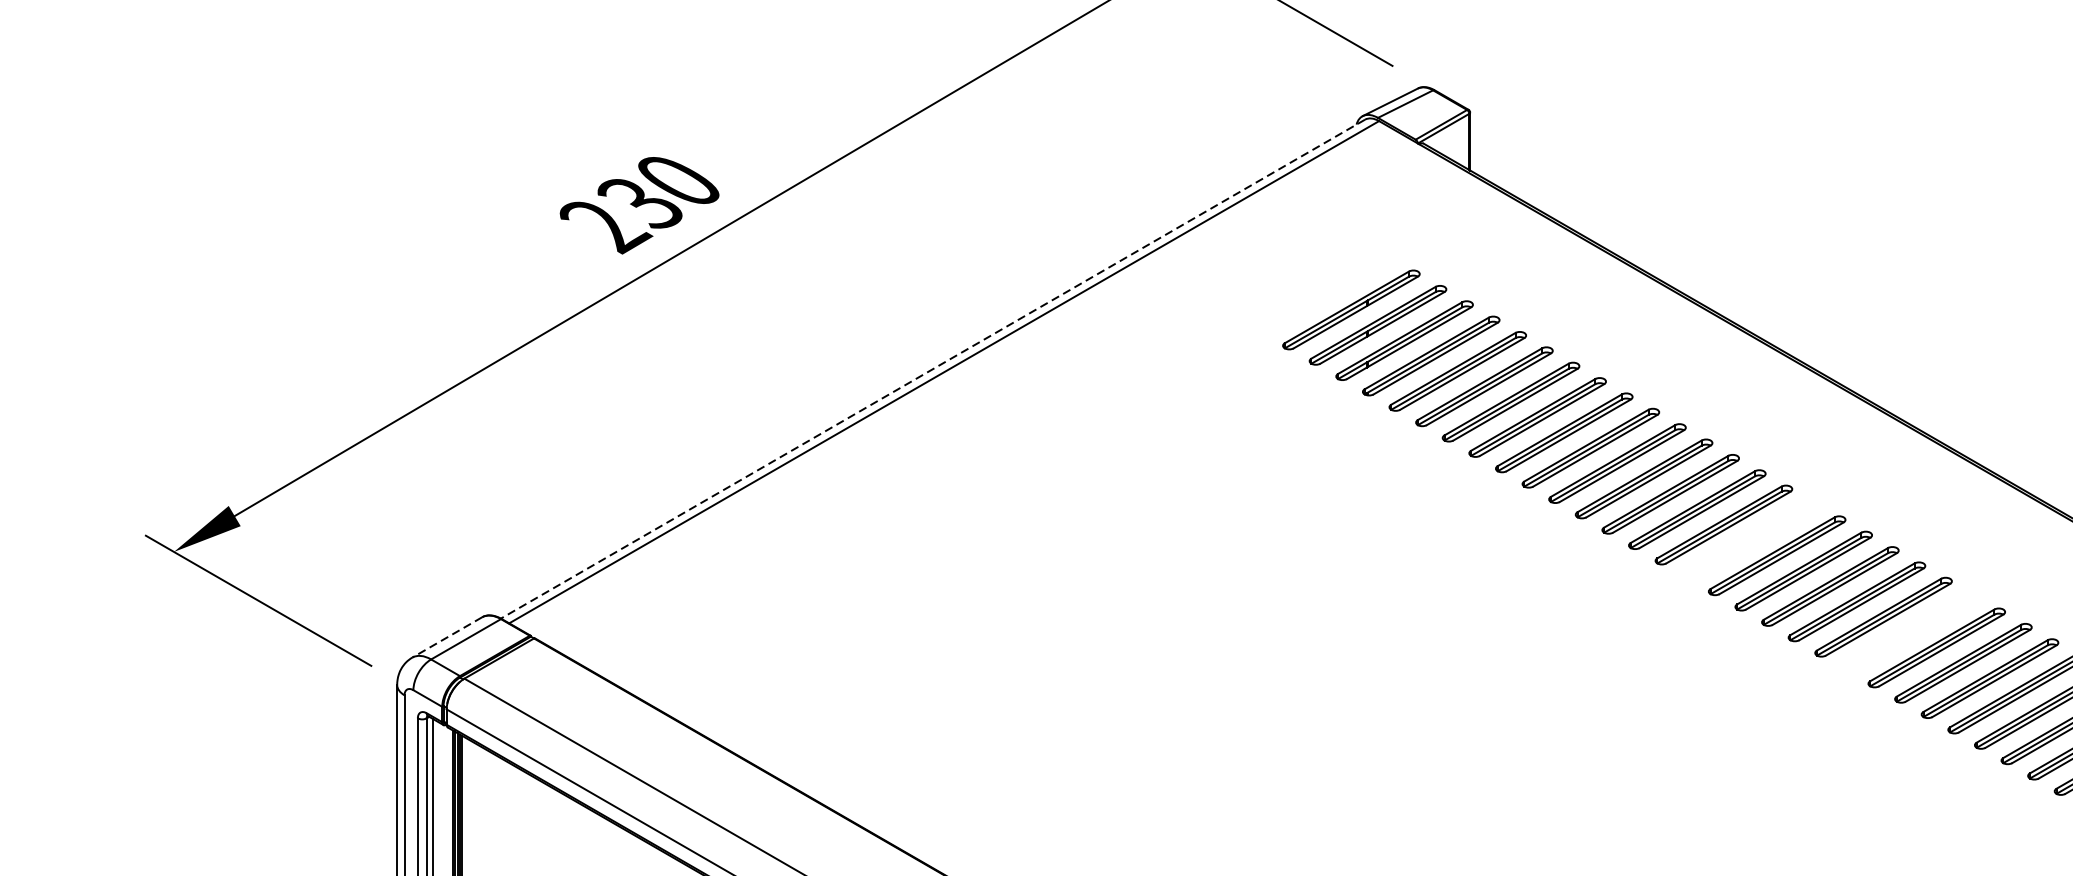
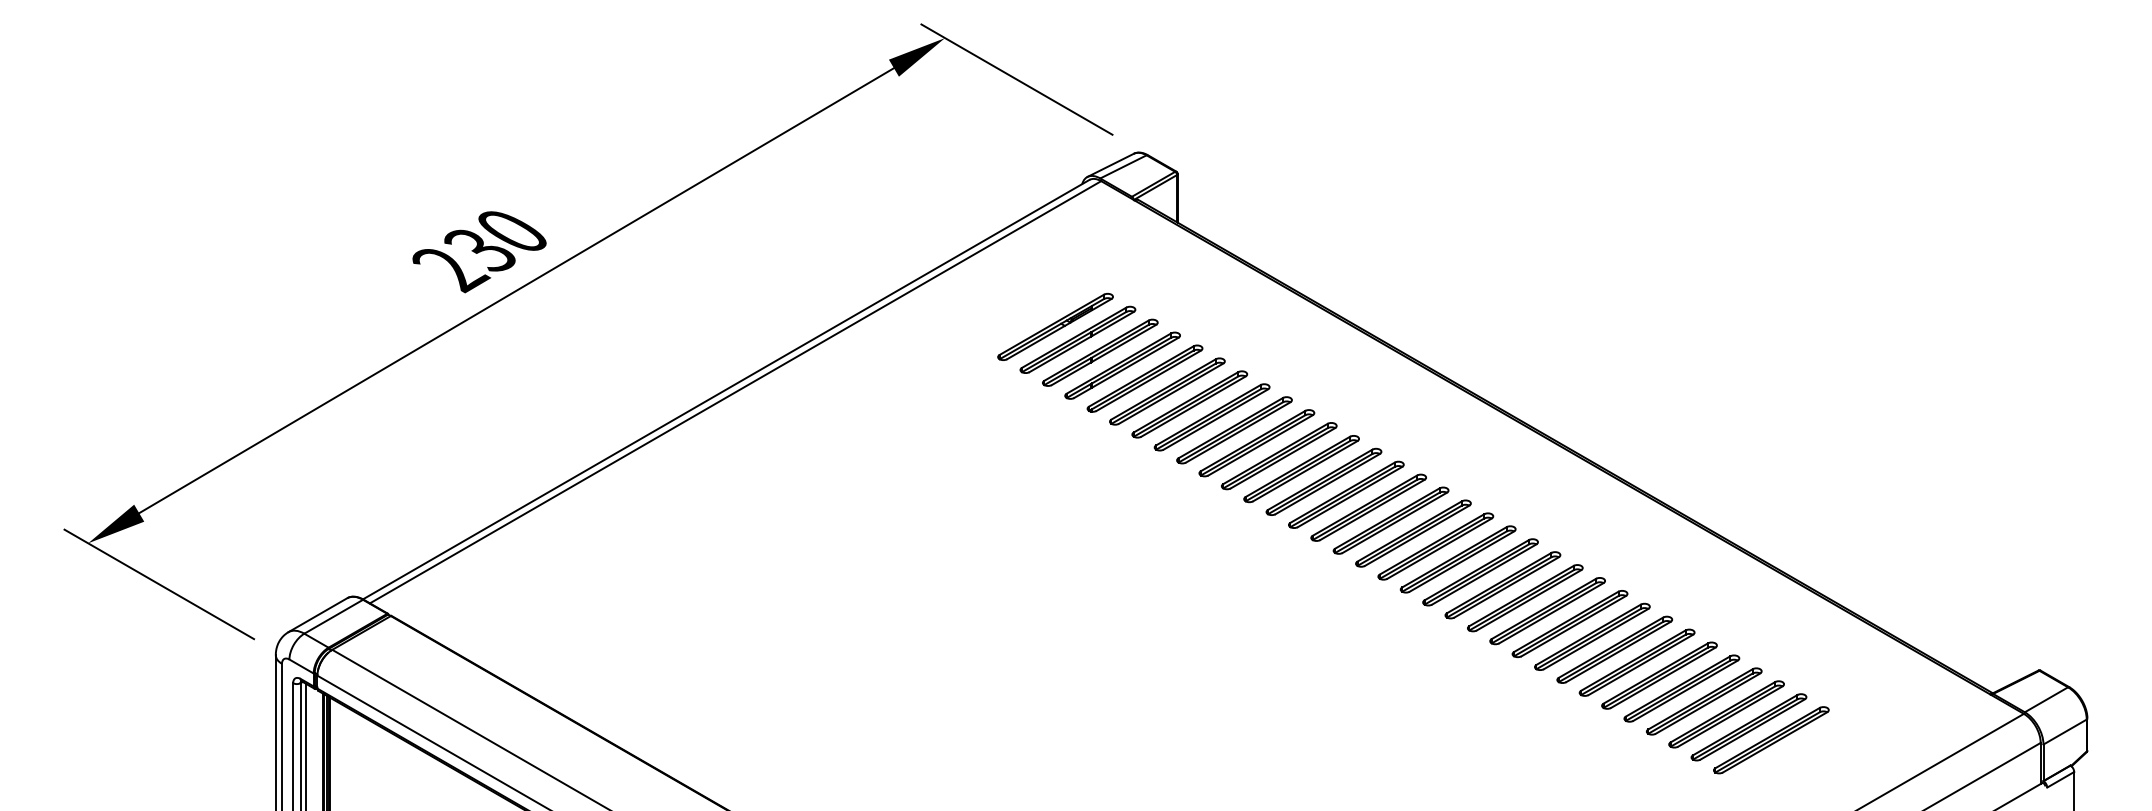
part: (1324, 294) -> (1055, 326), added
line: (932, 368) -> (725, 389), dashed -> solid
part: (1750, 540) -> (1413, 533), added
part: (1909, 633) -> (1547, 611), added
line: (446, 637) -> (317, 615), dashed -> solid

